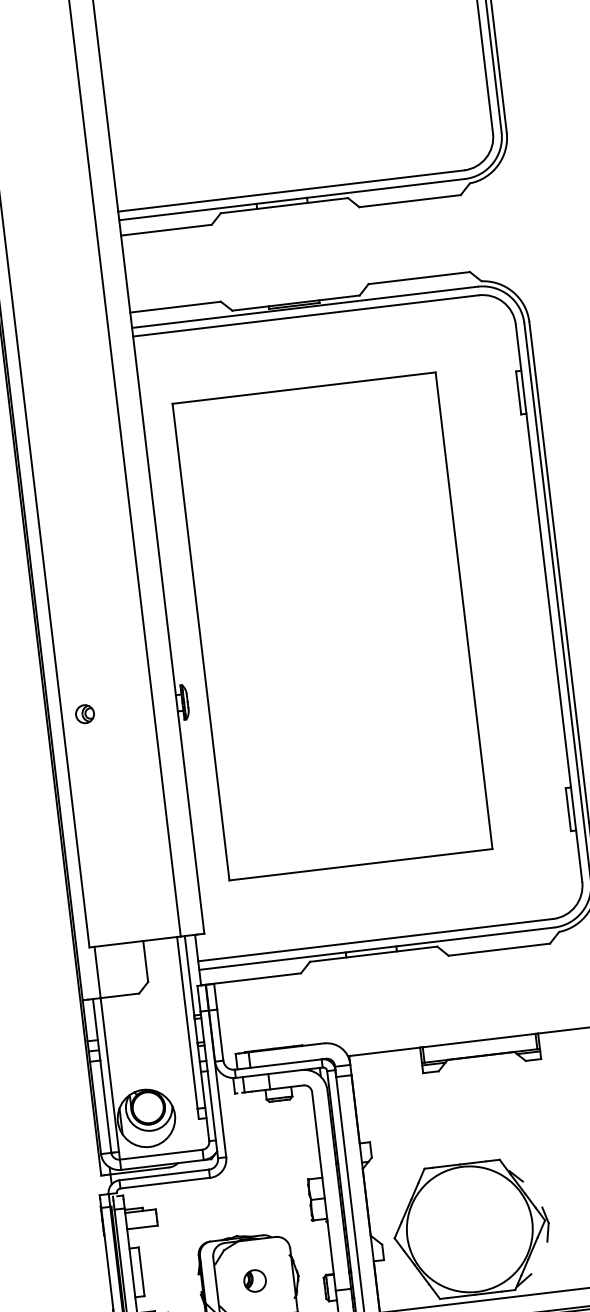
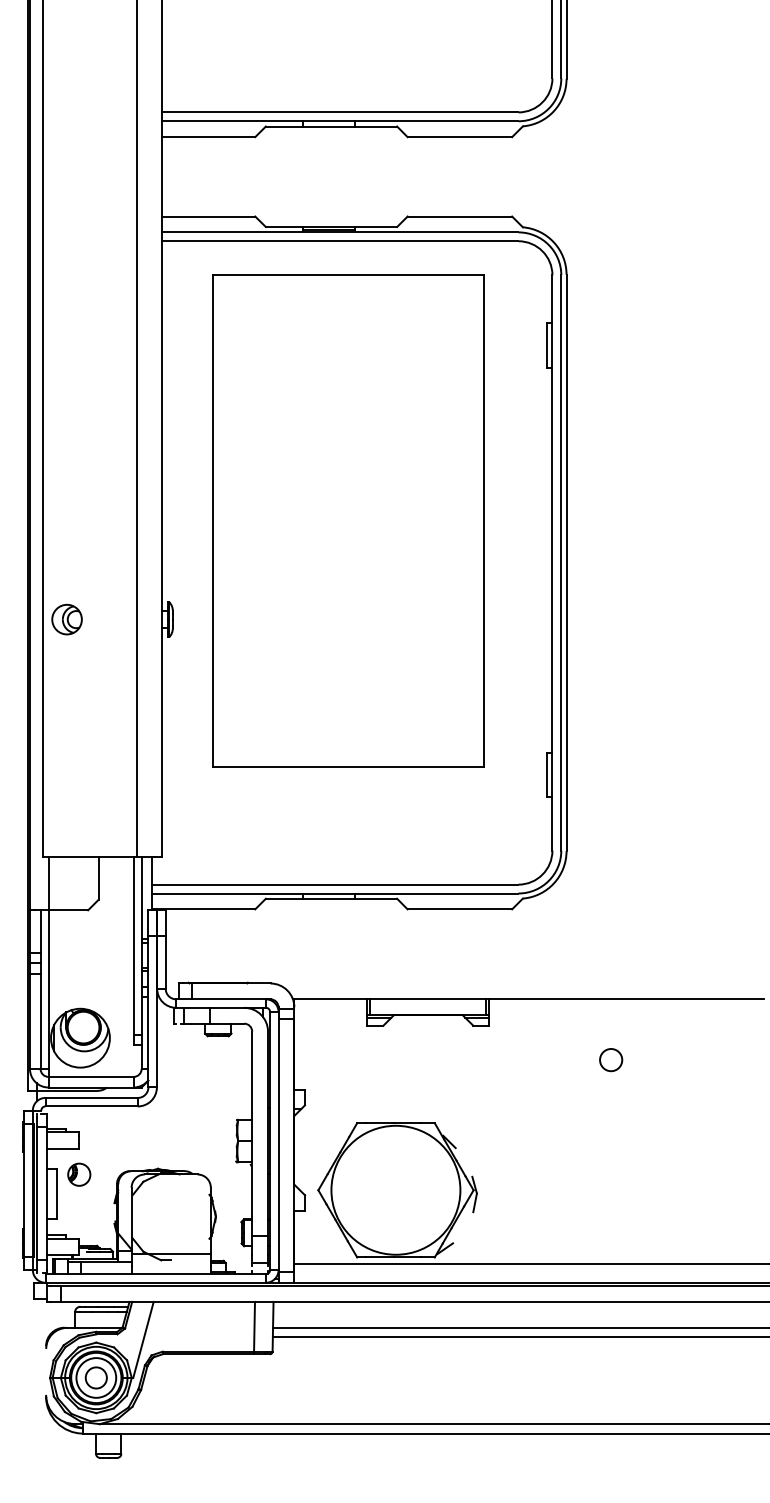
part: (332, 625) -> (348, 520), moved
part: (84, 714) -> (66, 619), size x1.6
part: (255, 1280) -> (79, 1174), moved

